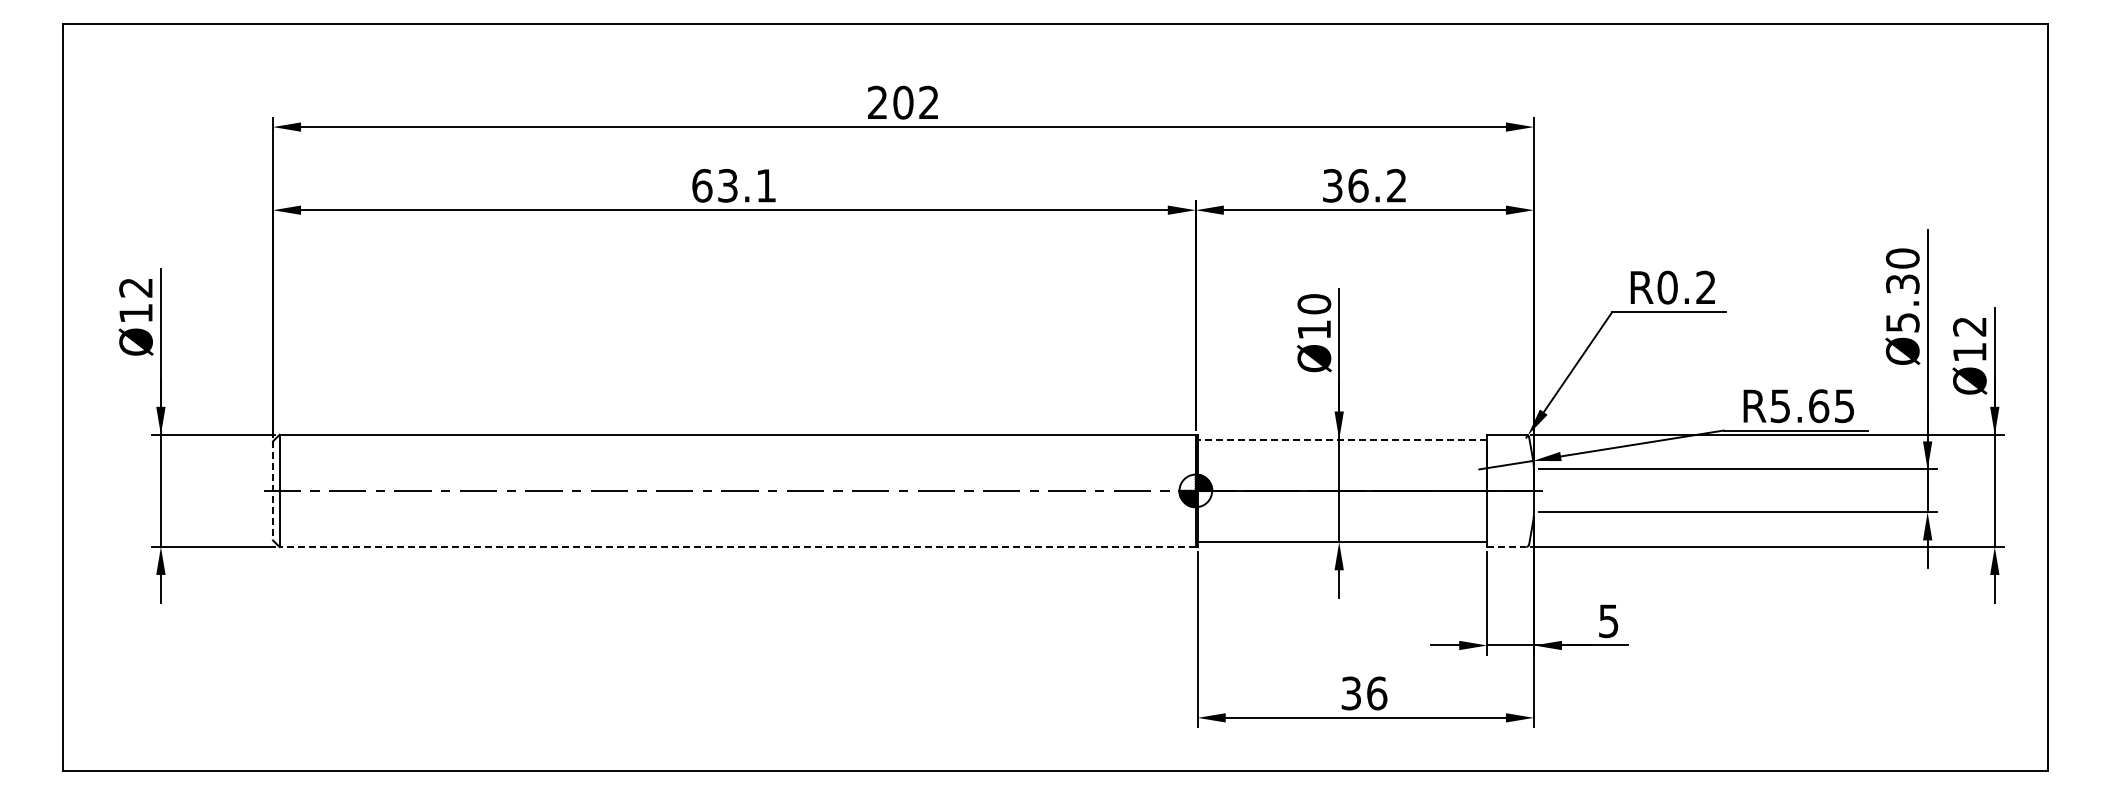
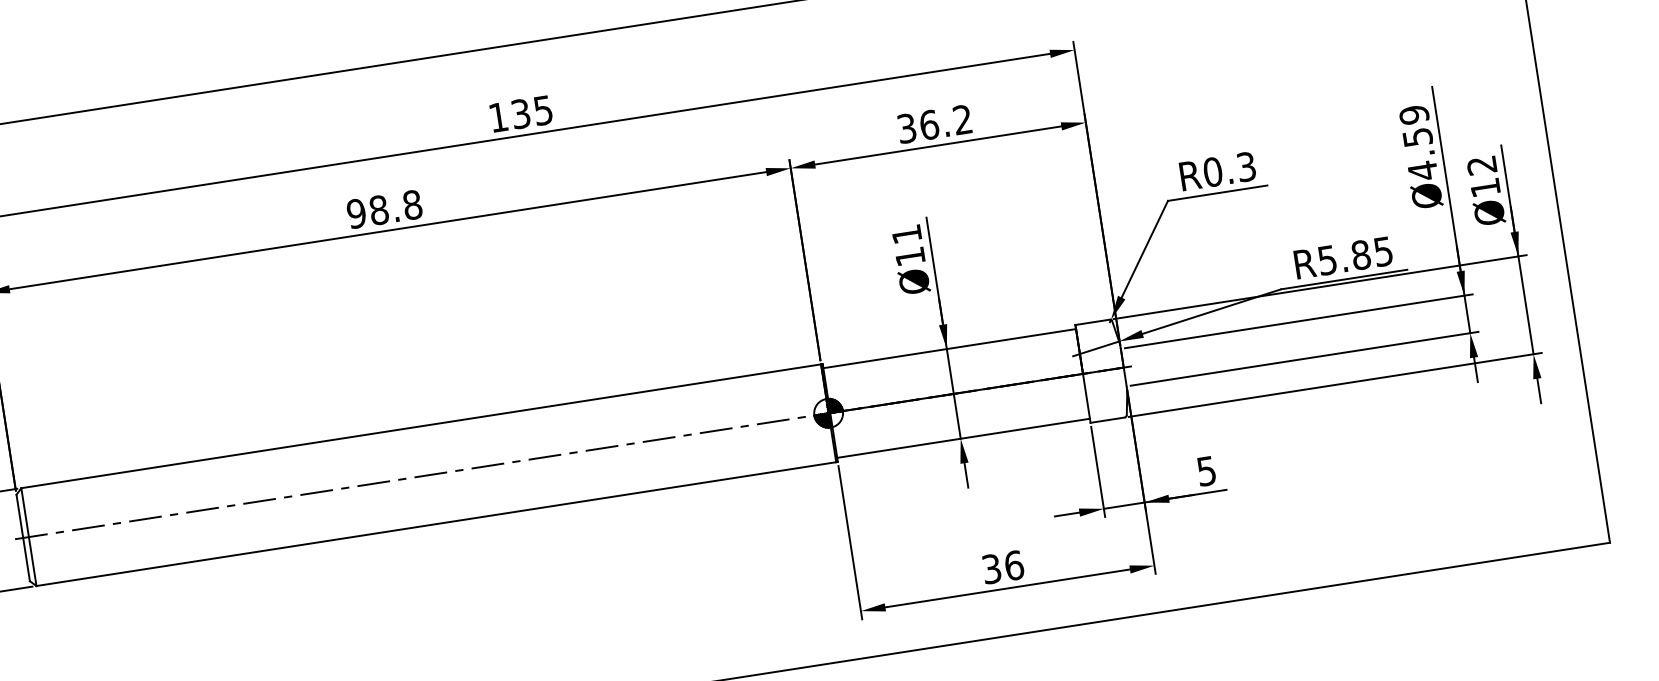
text: (903, 102) -> (521, 113), 202 -> 135
text: (734, 185) -> (384, 209), 63.1 -> 98.8
text: (1705, 287) -> (1246, 166), R0.2 -> R0.3
text: (1902, 290) -> (1418, 142), Ø5.30 -> Ø4.59
text: (1314, 304) -> (907, 234), Ø10 -> Ø11
text: (1819, 405) -> (1361, 254), R5.65 -> R5.85
line: (1342, 439) -> (949, 348), dashed -> solid
line: (273, 490) -> (23, 537), dashed -> solid
line: (737, 546) -> (436, 523), dashed -> solid
line: (1506, 546) -> (1107, 419), dashed -> solid

